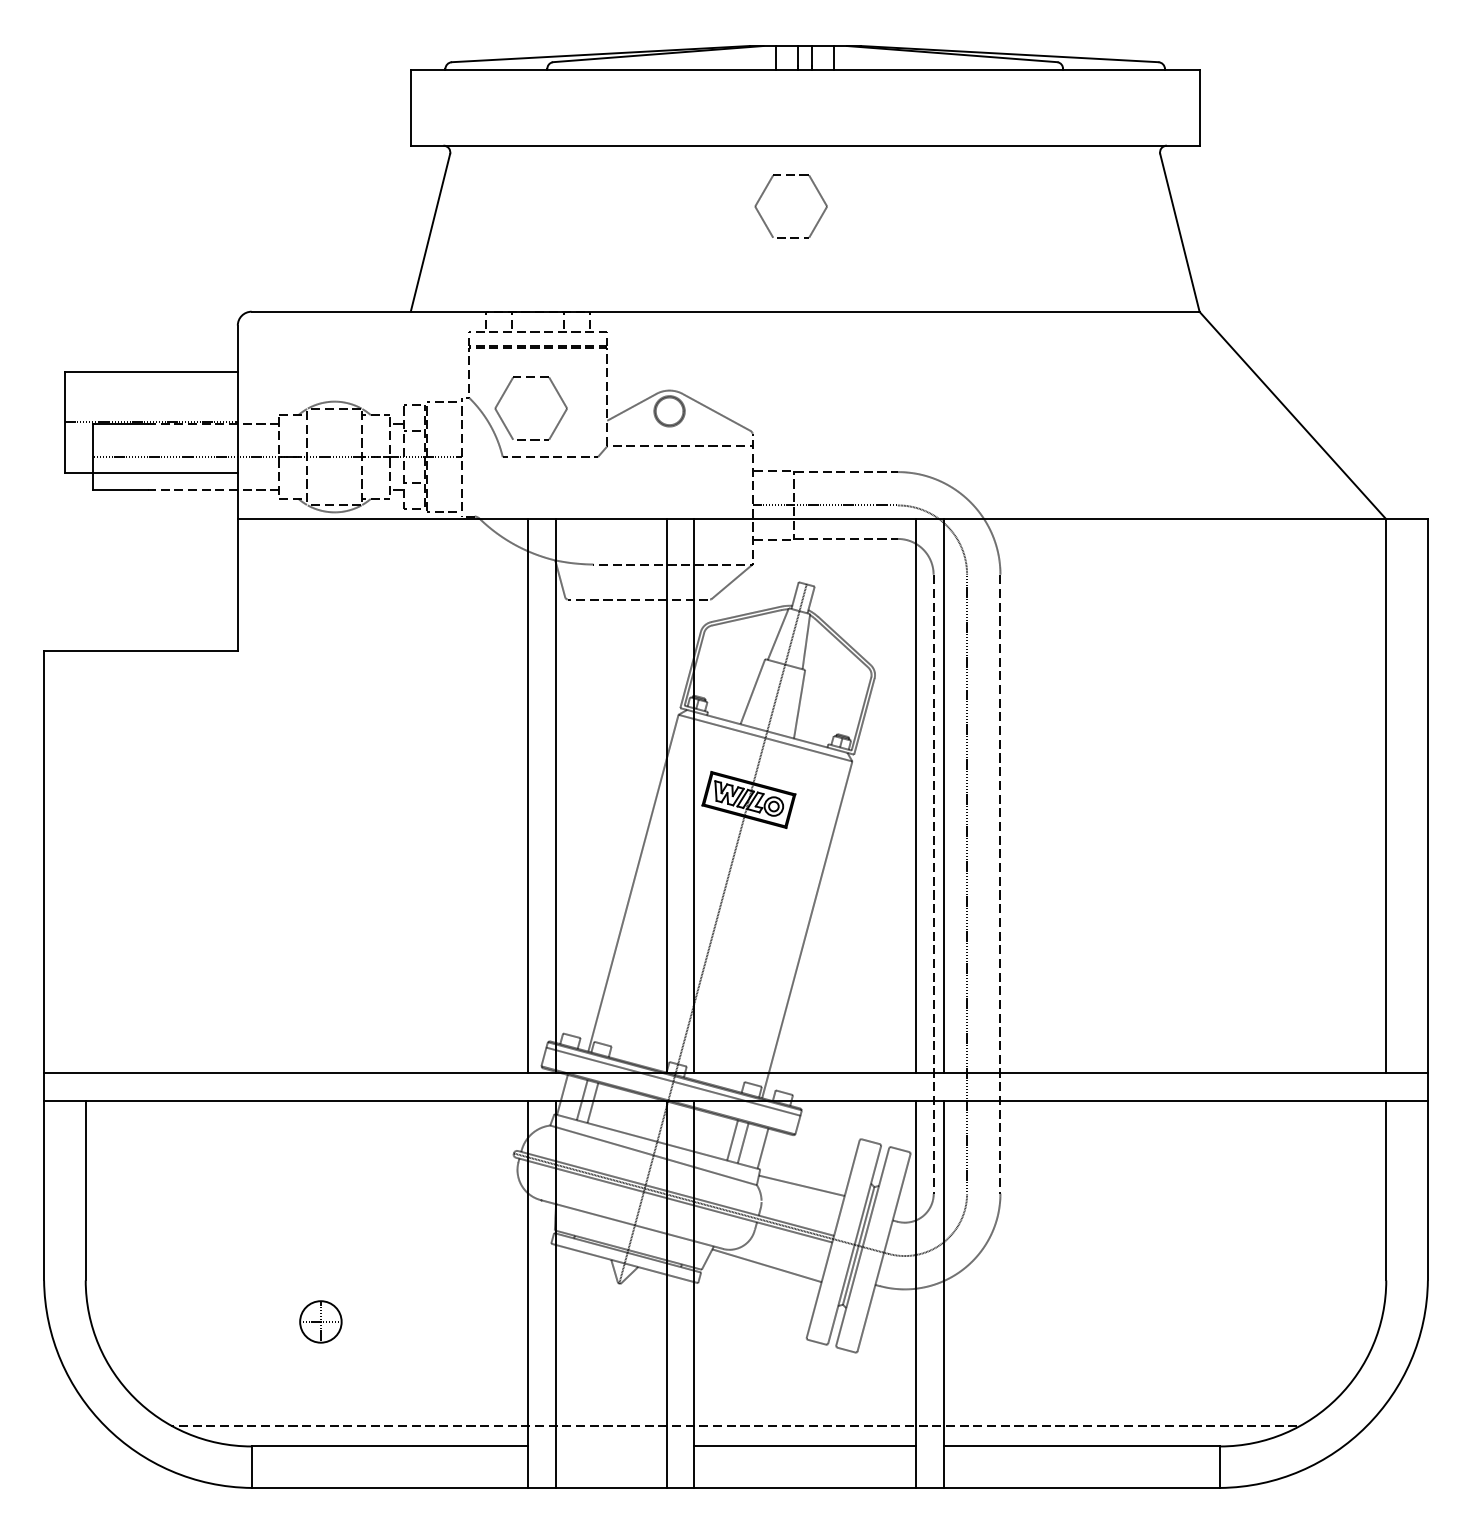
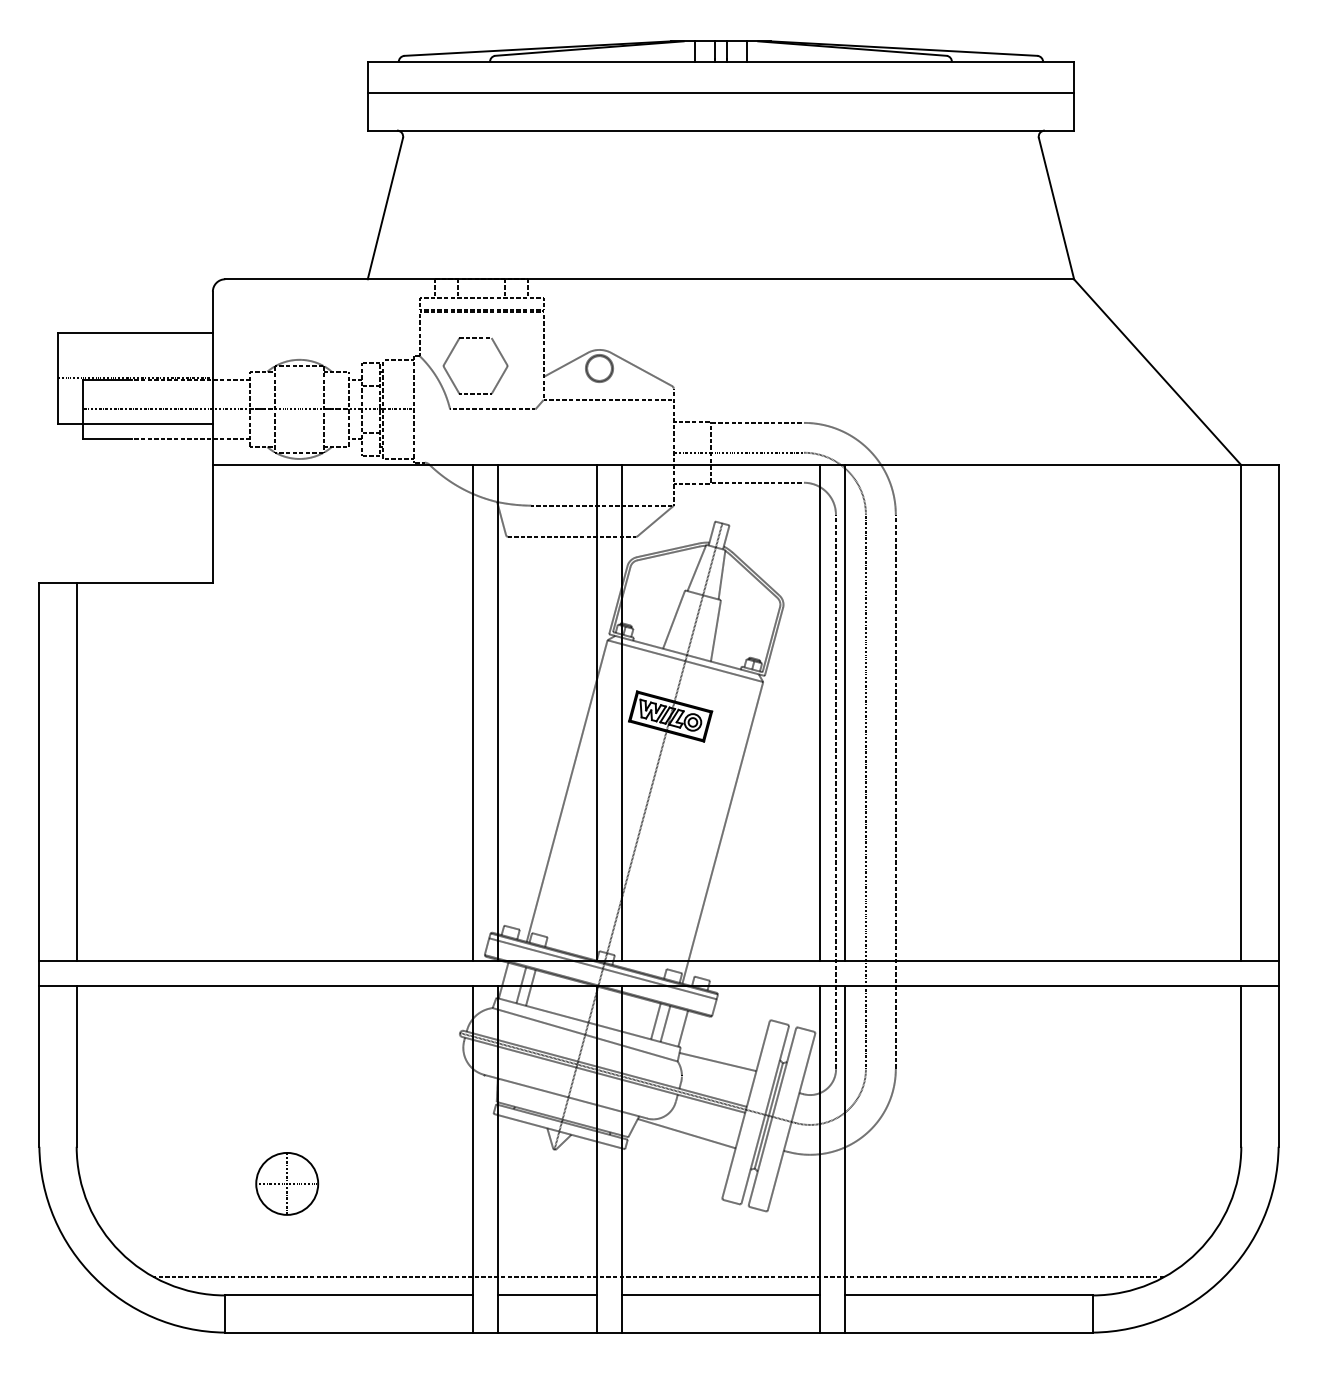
line: (804, 104) -> (720, 93), added
part: (766, 189) -> (686, 169), removed
line: (85, 861) -> (76, 771), added
part: (320, 1321) -> (286, 1183), size x1.67
line: (611, 1446) -> (547, 1295), added

